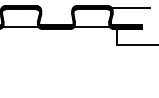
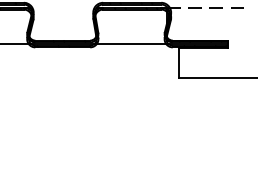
line: (130, 8) -> (205, 7), solid -> dashed

